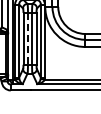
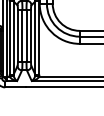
line: (28, 38) -> (22, 35), dashed -> solid

